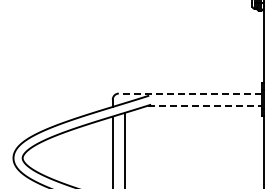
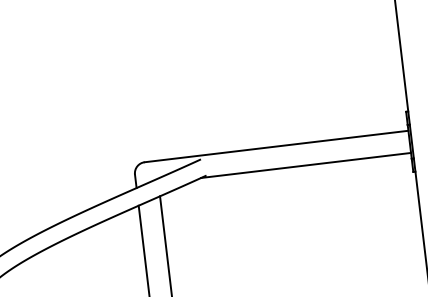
line: (190, 93) -> (276, 146), dashed -> solid
line: (205, 105) -> (306, 165), dashed -> solid

